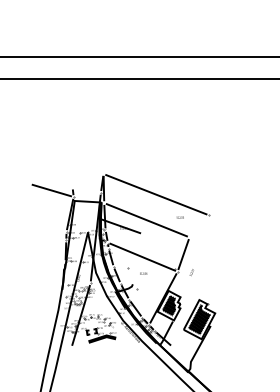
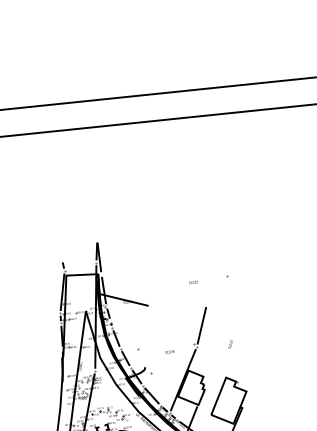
line: (51, 190) -> (37, 266), removed
line: (156, 194) -> (162, 257), removed
line: (146, 220) -> (153, 289), removed
line: (142, 256) -> (153, 333), removed
text: (191, 272) -> (229, 344), moved
text: (143, 273) -> (169, 351), moved
hatch: (169, 305) -> (191, 387), removed
hatch: (199, 319) -> (228, 400), removed

